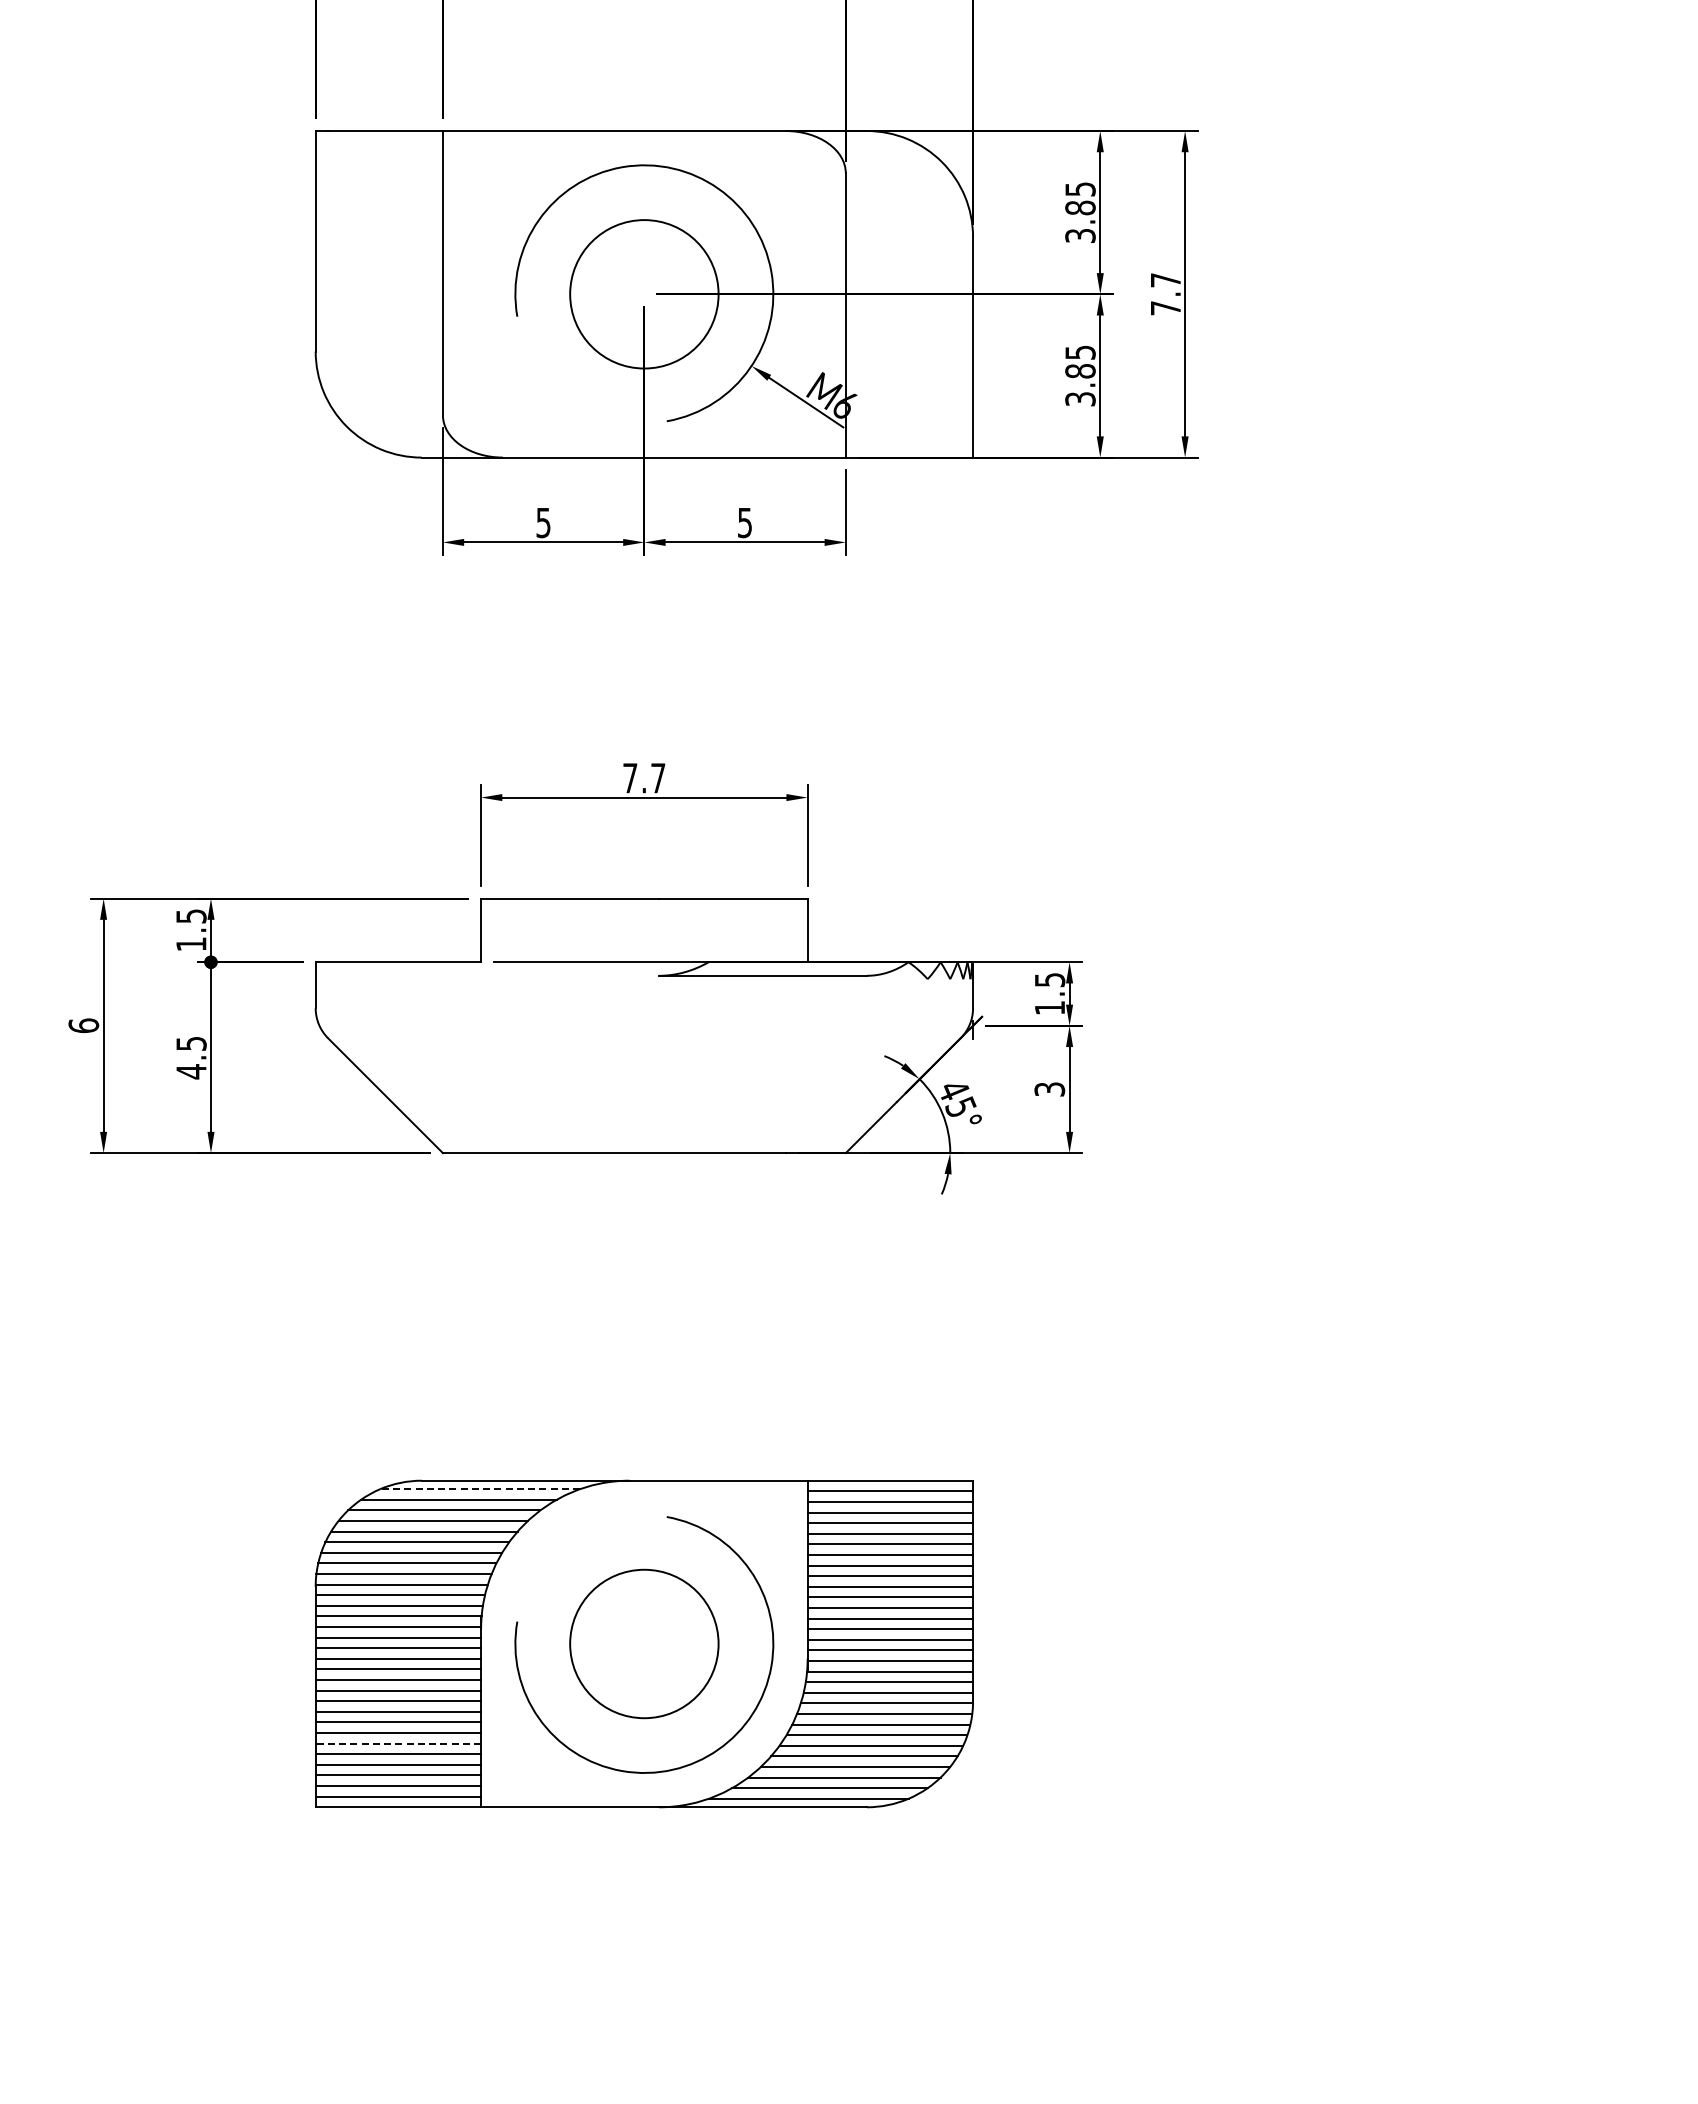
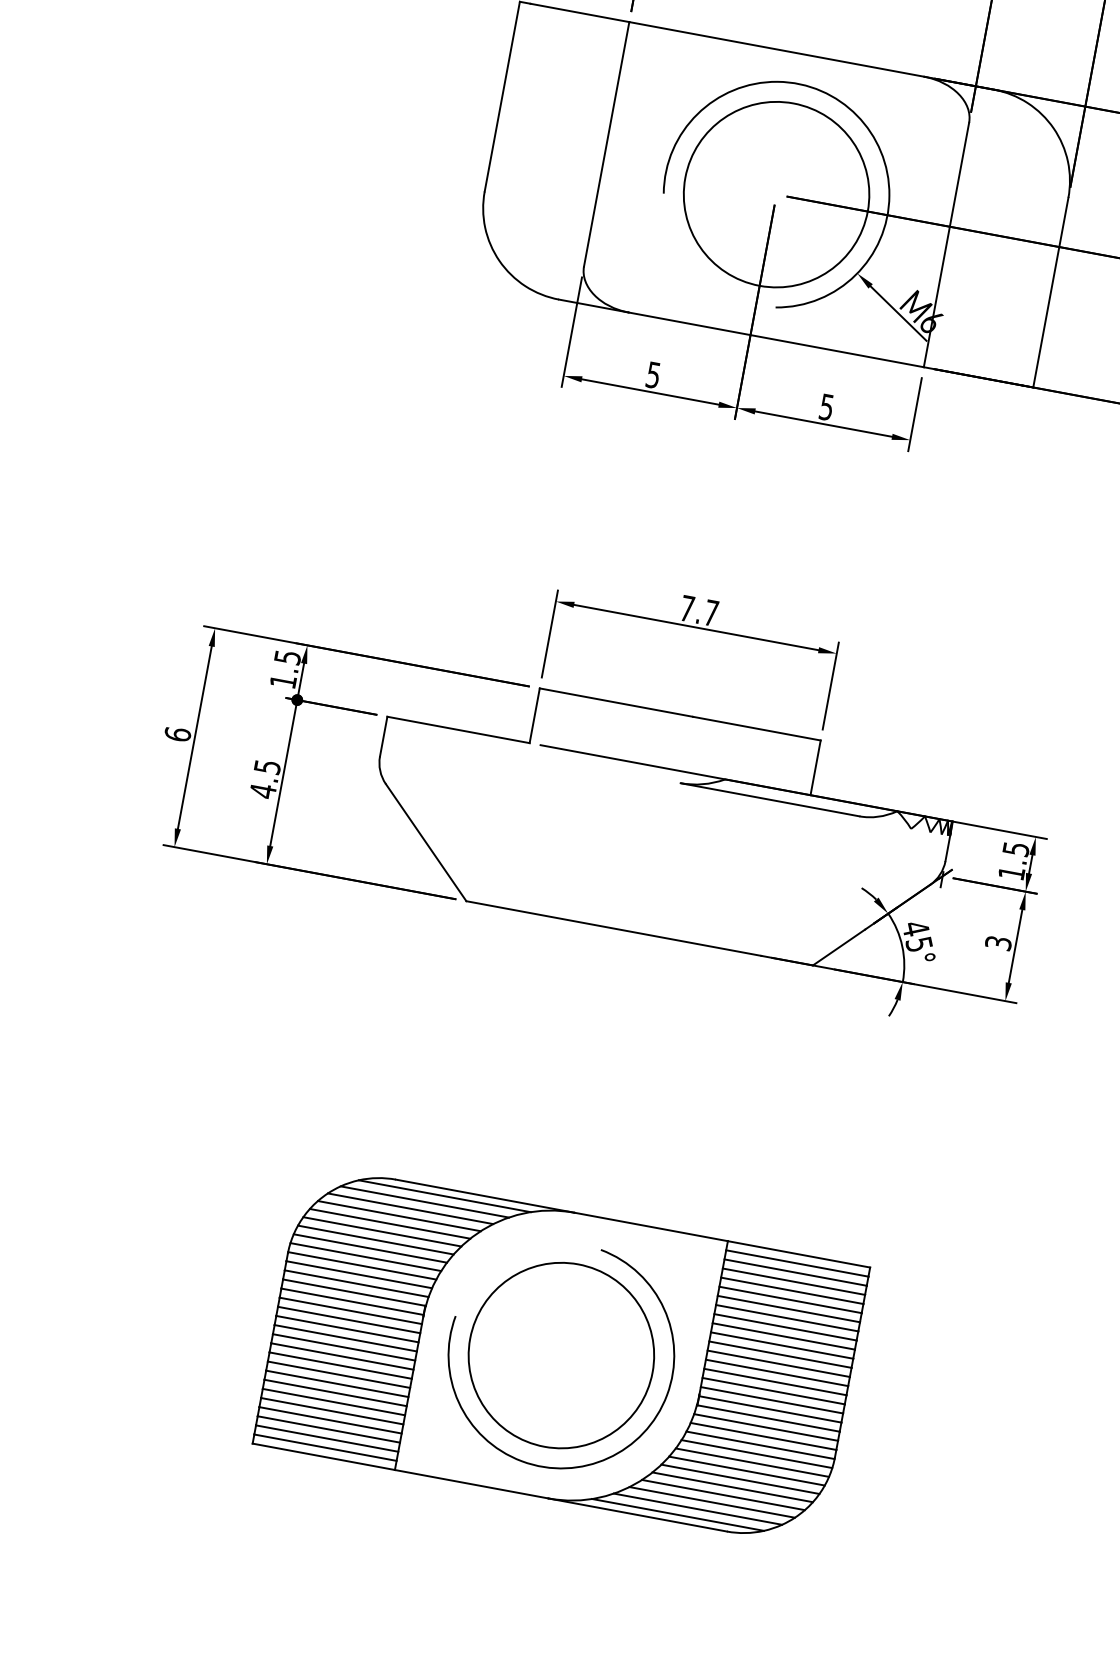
circle: (644, 294) -> (776, 194), size x1.43
line: (480, 1489) -> (445, 1196), dashed -> solid
circle: (644, 1643) -> (561, 1355), size x1.43
line: (398, 1743) -> (334, 1401), dashed -> solid

